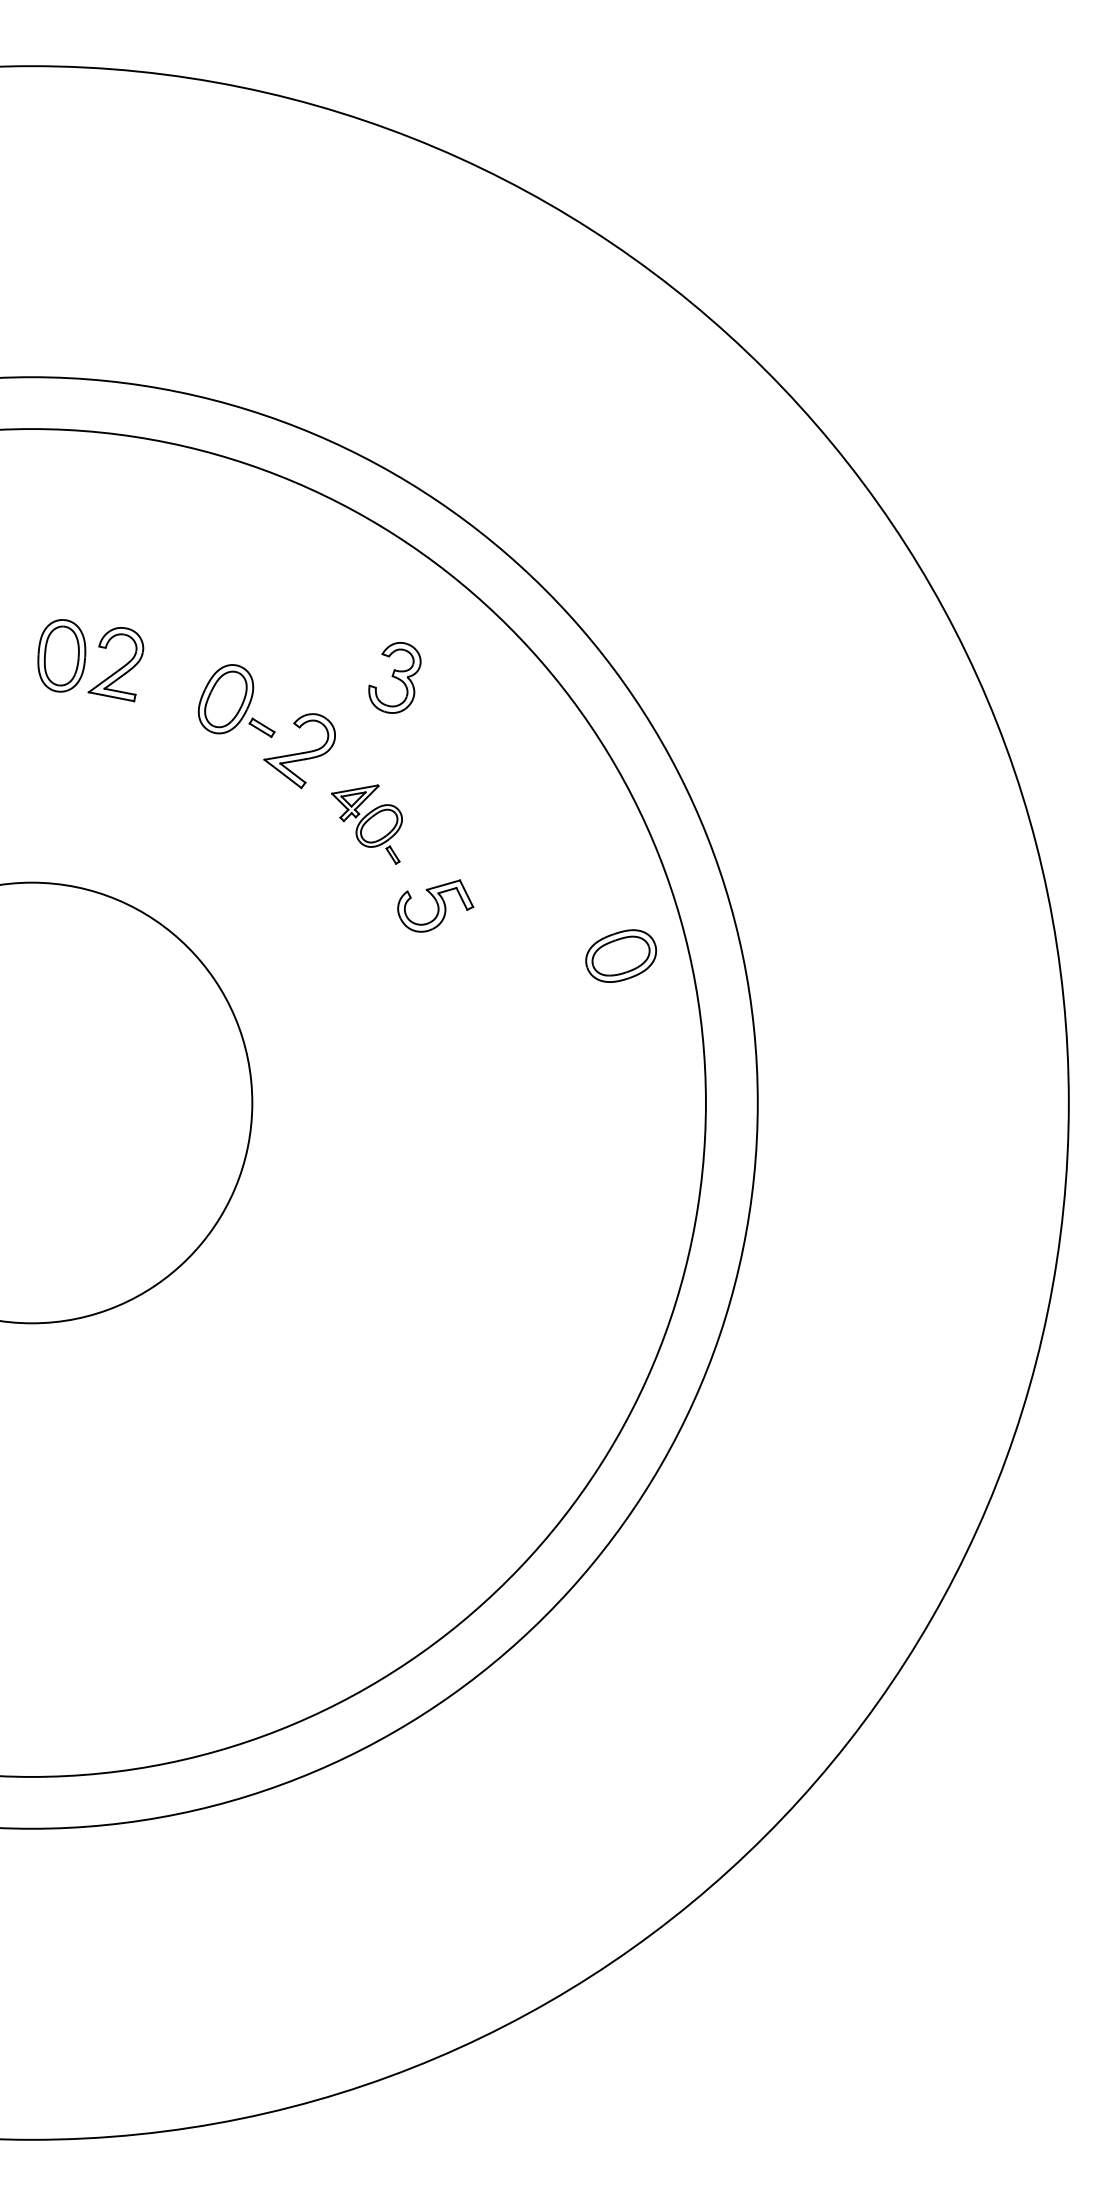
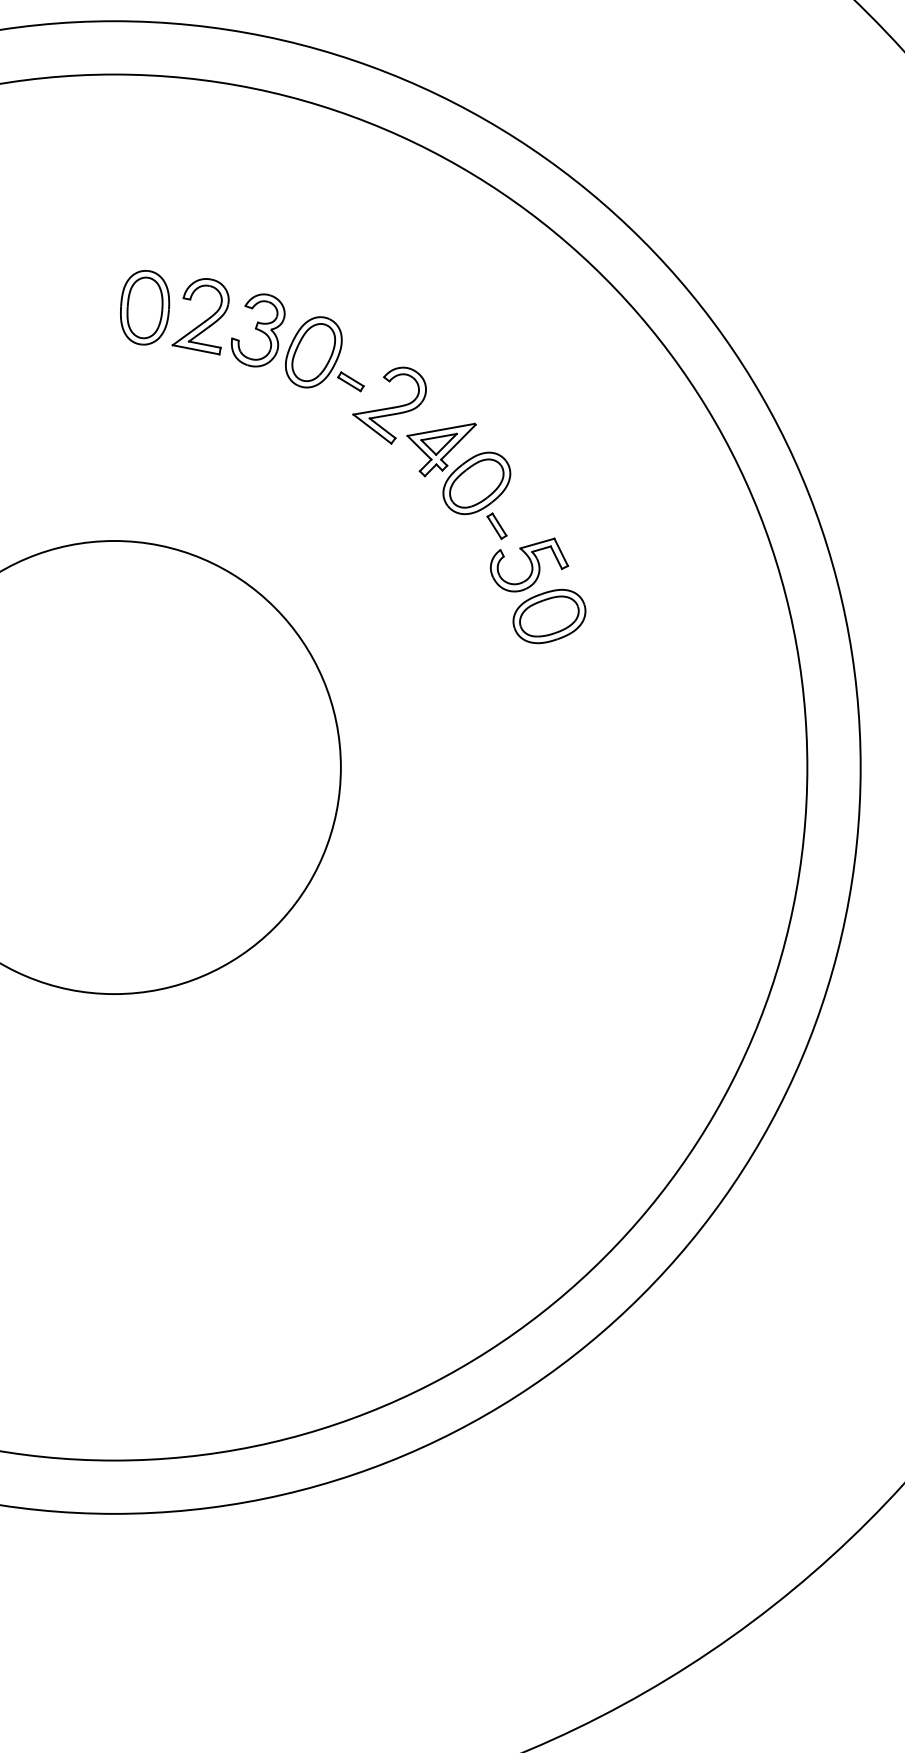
part: (394, 677) -> (257, 330), moved
part: (366, 824) -> (458, 481), size x1.43
part: (621, 955) -> (549, 615), moved

